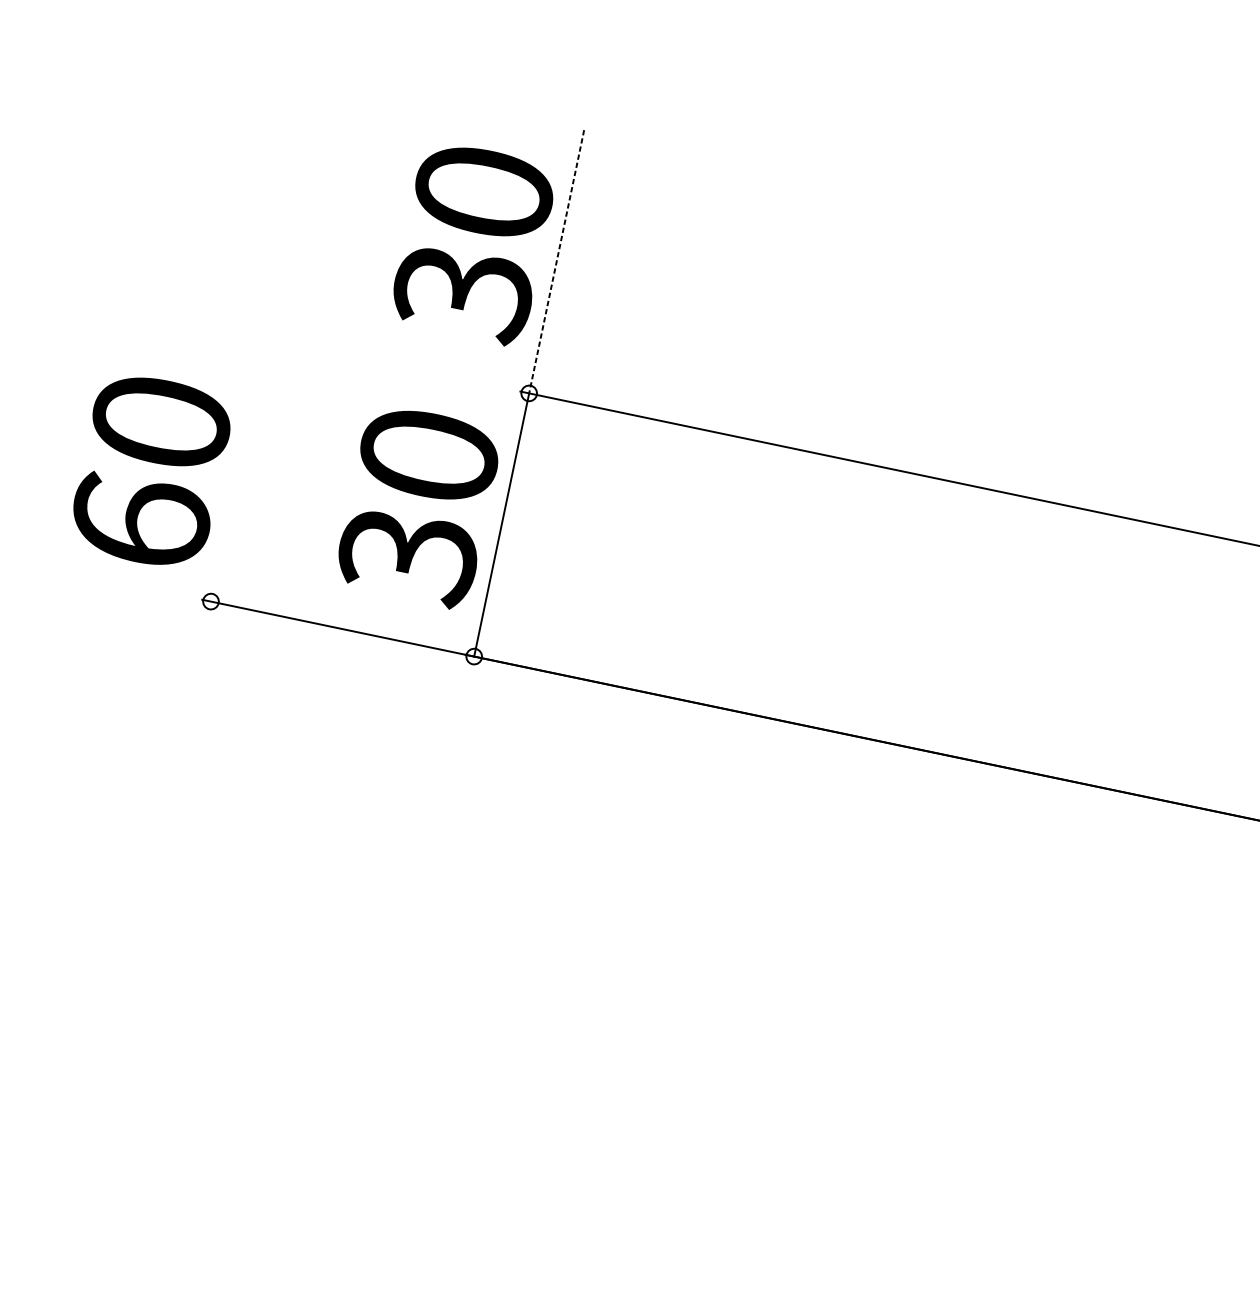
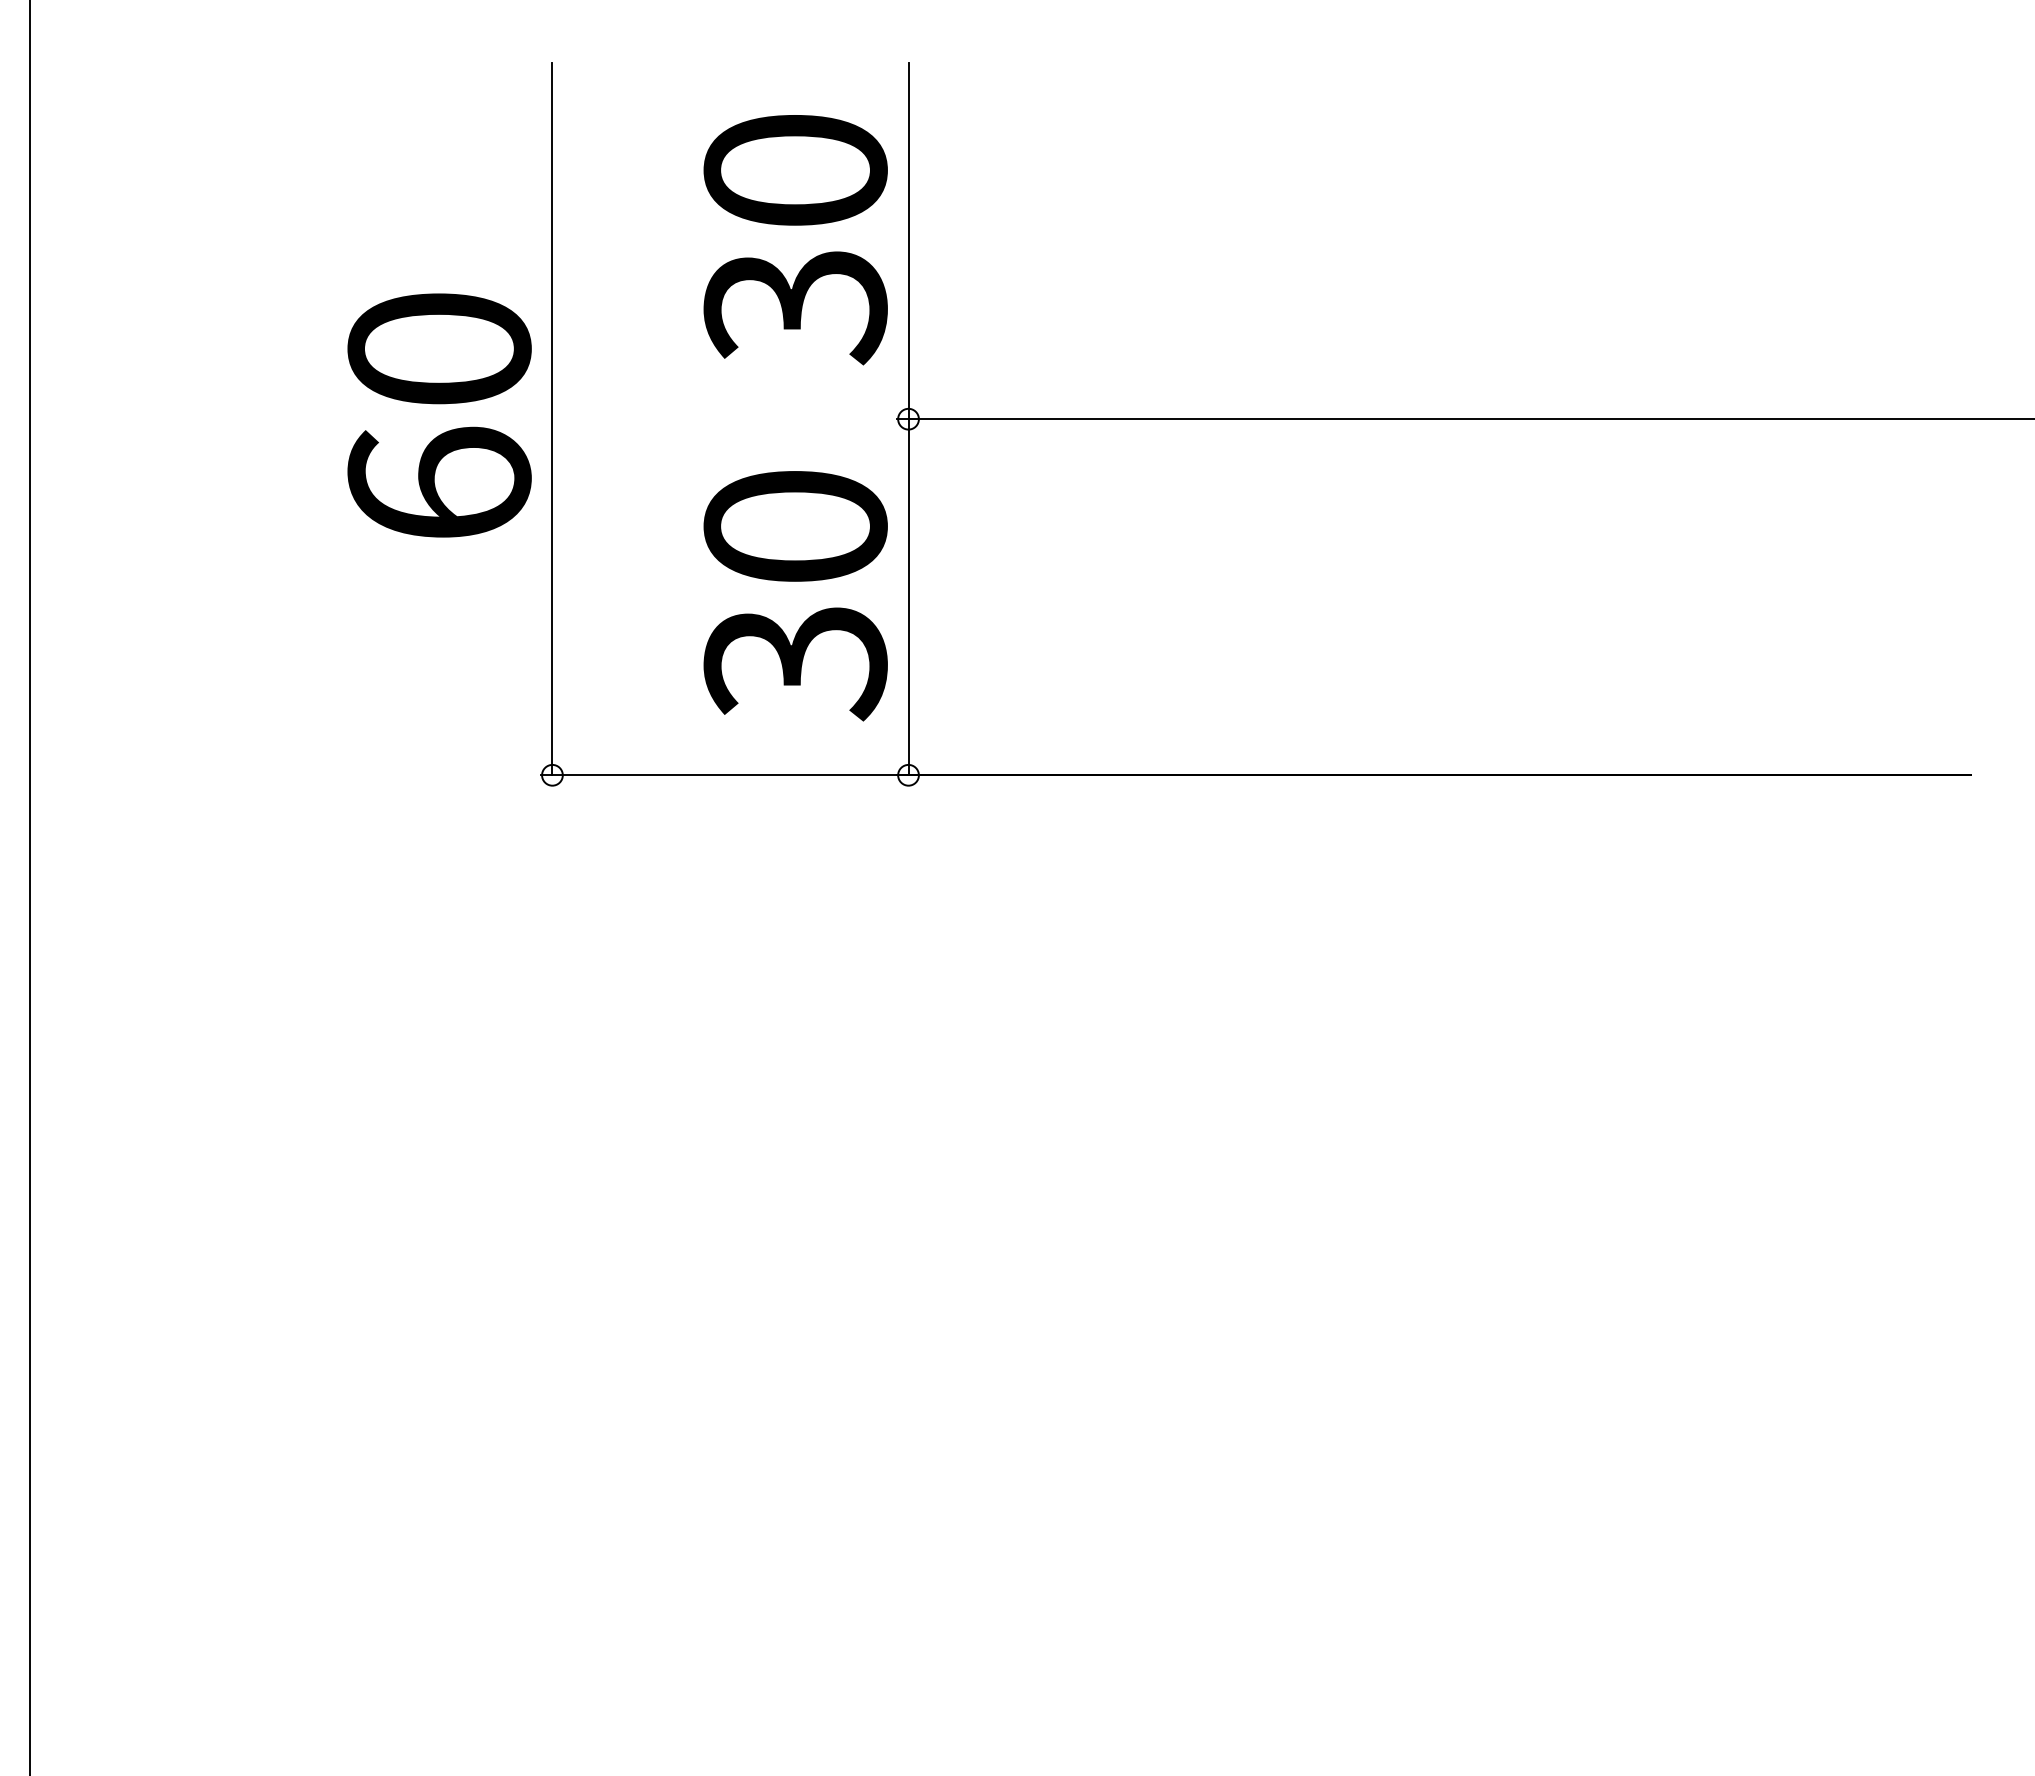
line: (556, 262) -> (908, 241), dashed -> solid
line: (265, 338) -> (552, 419), added
text: (151, 471) -> (439, 415), moved

